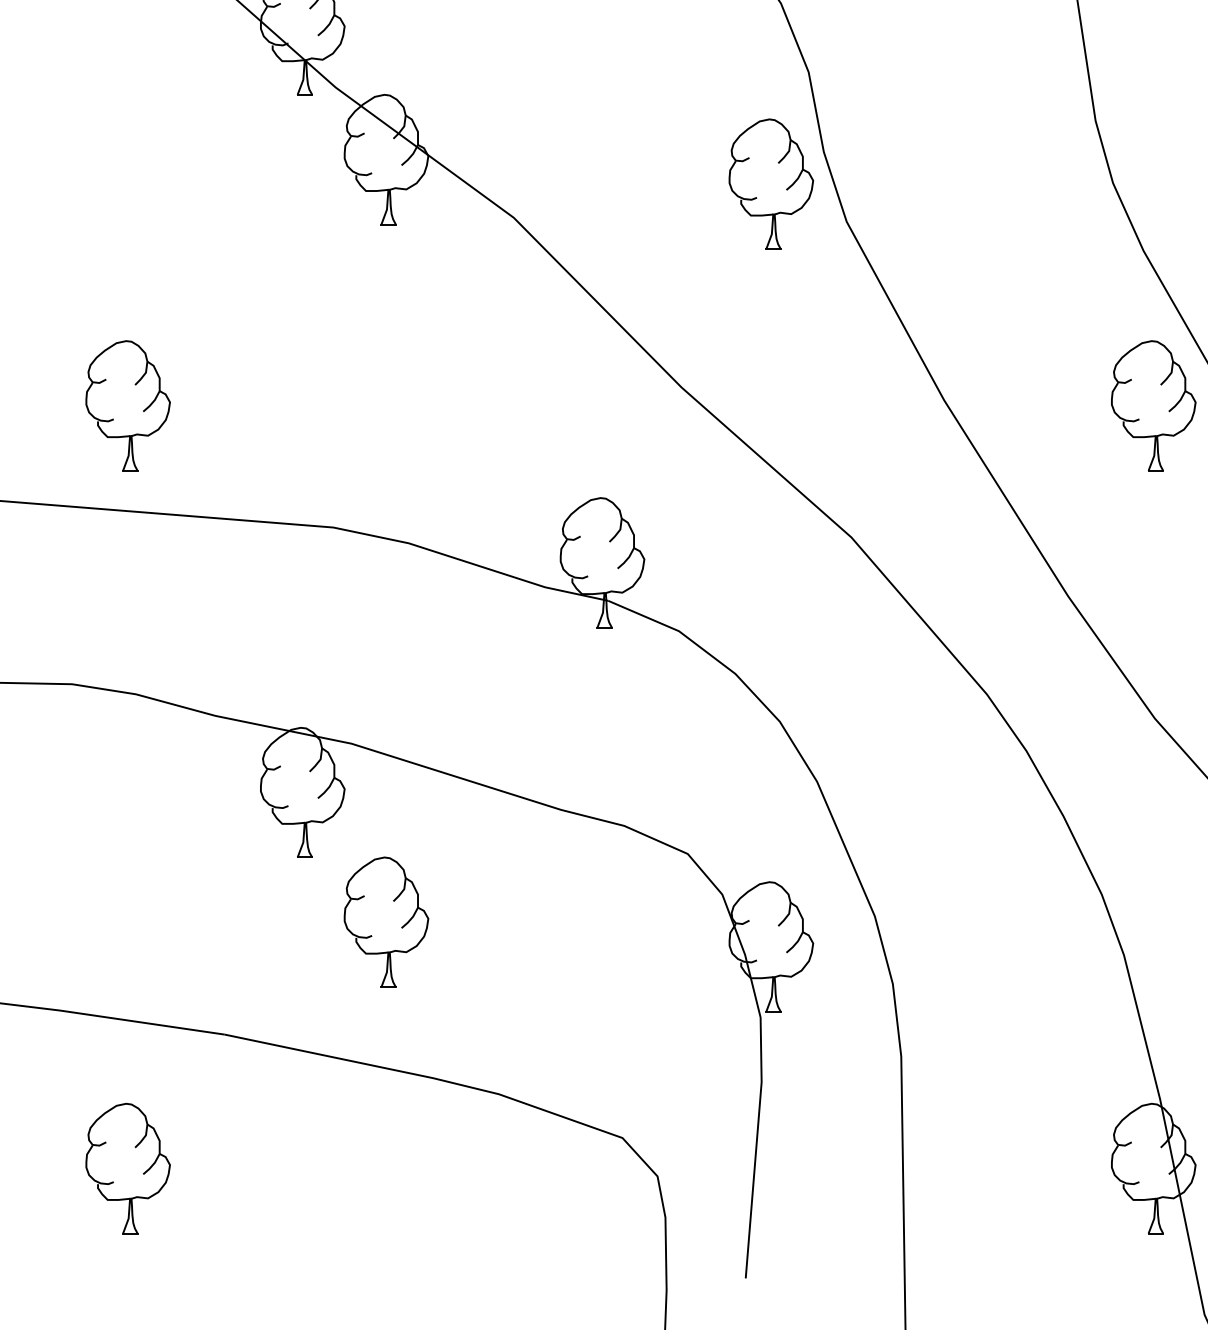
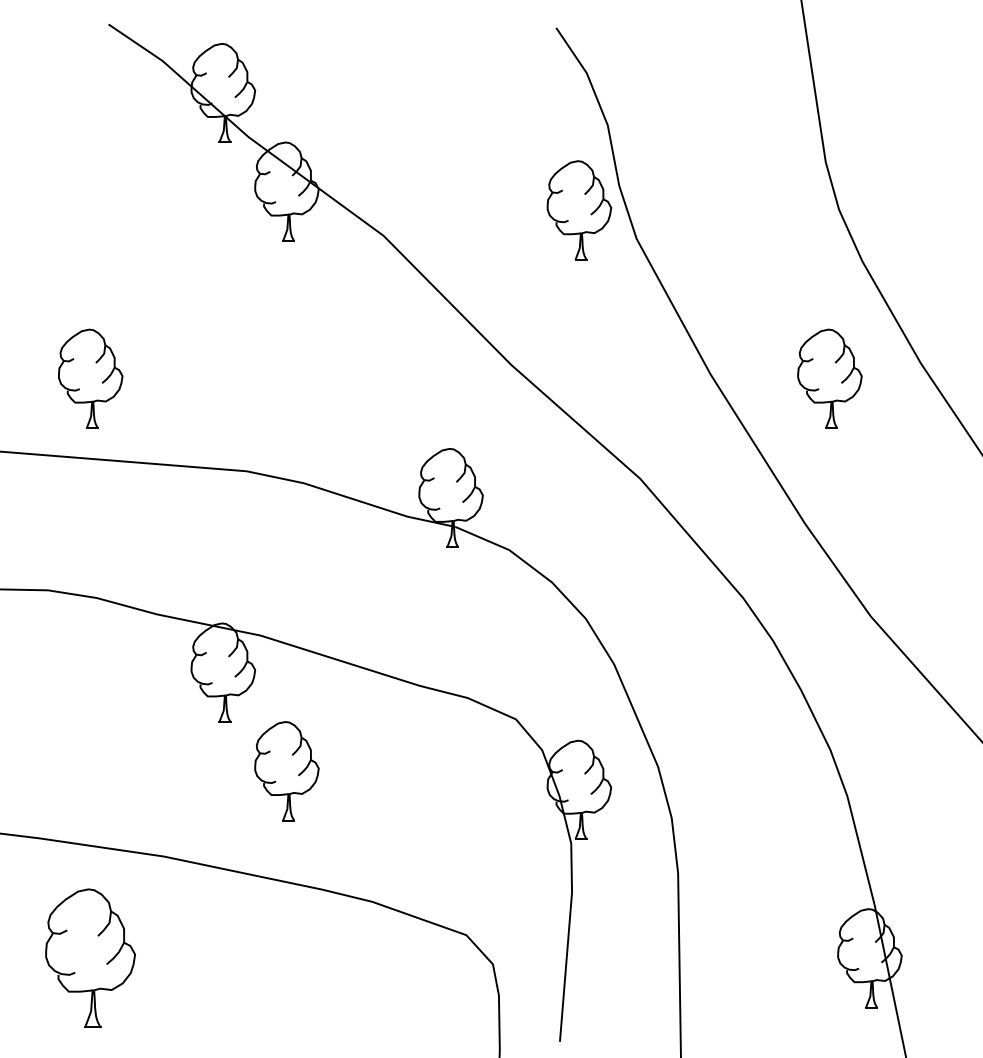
part: (1153, 405) -> (829, 378), moved
part: (127, 1168) -> (90, 958), size x1.4

